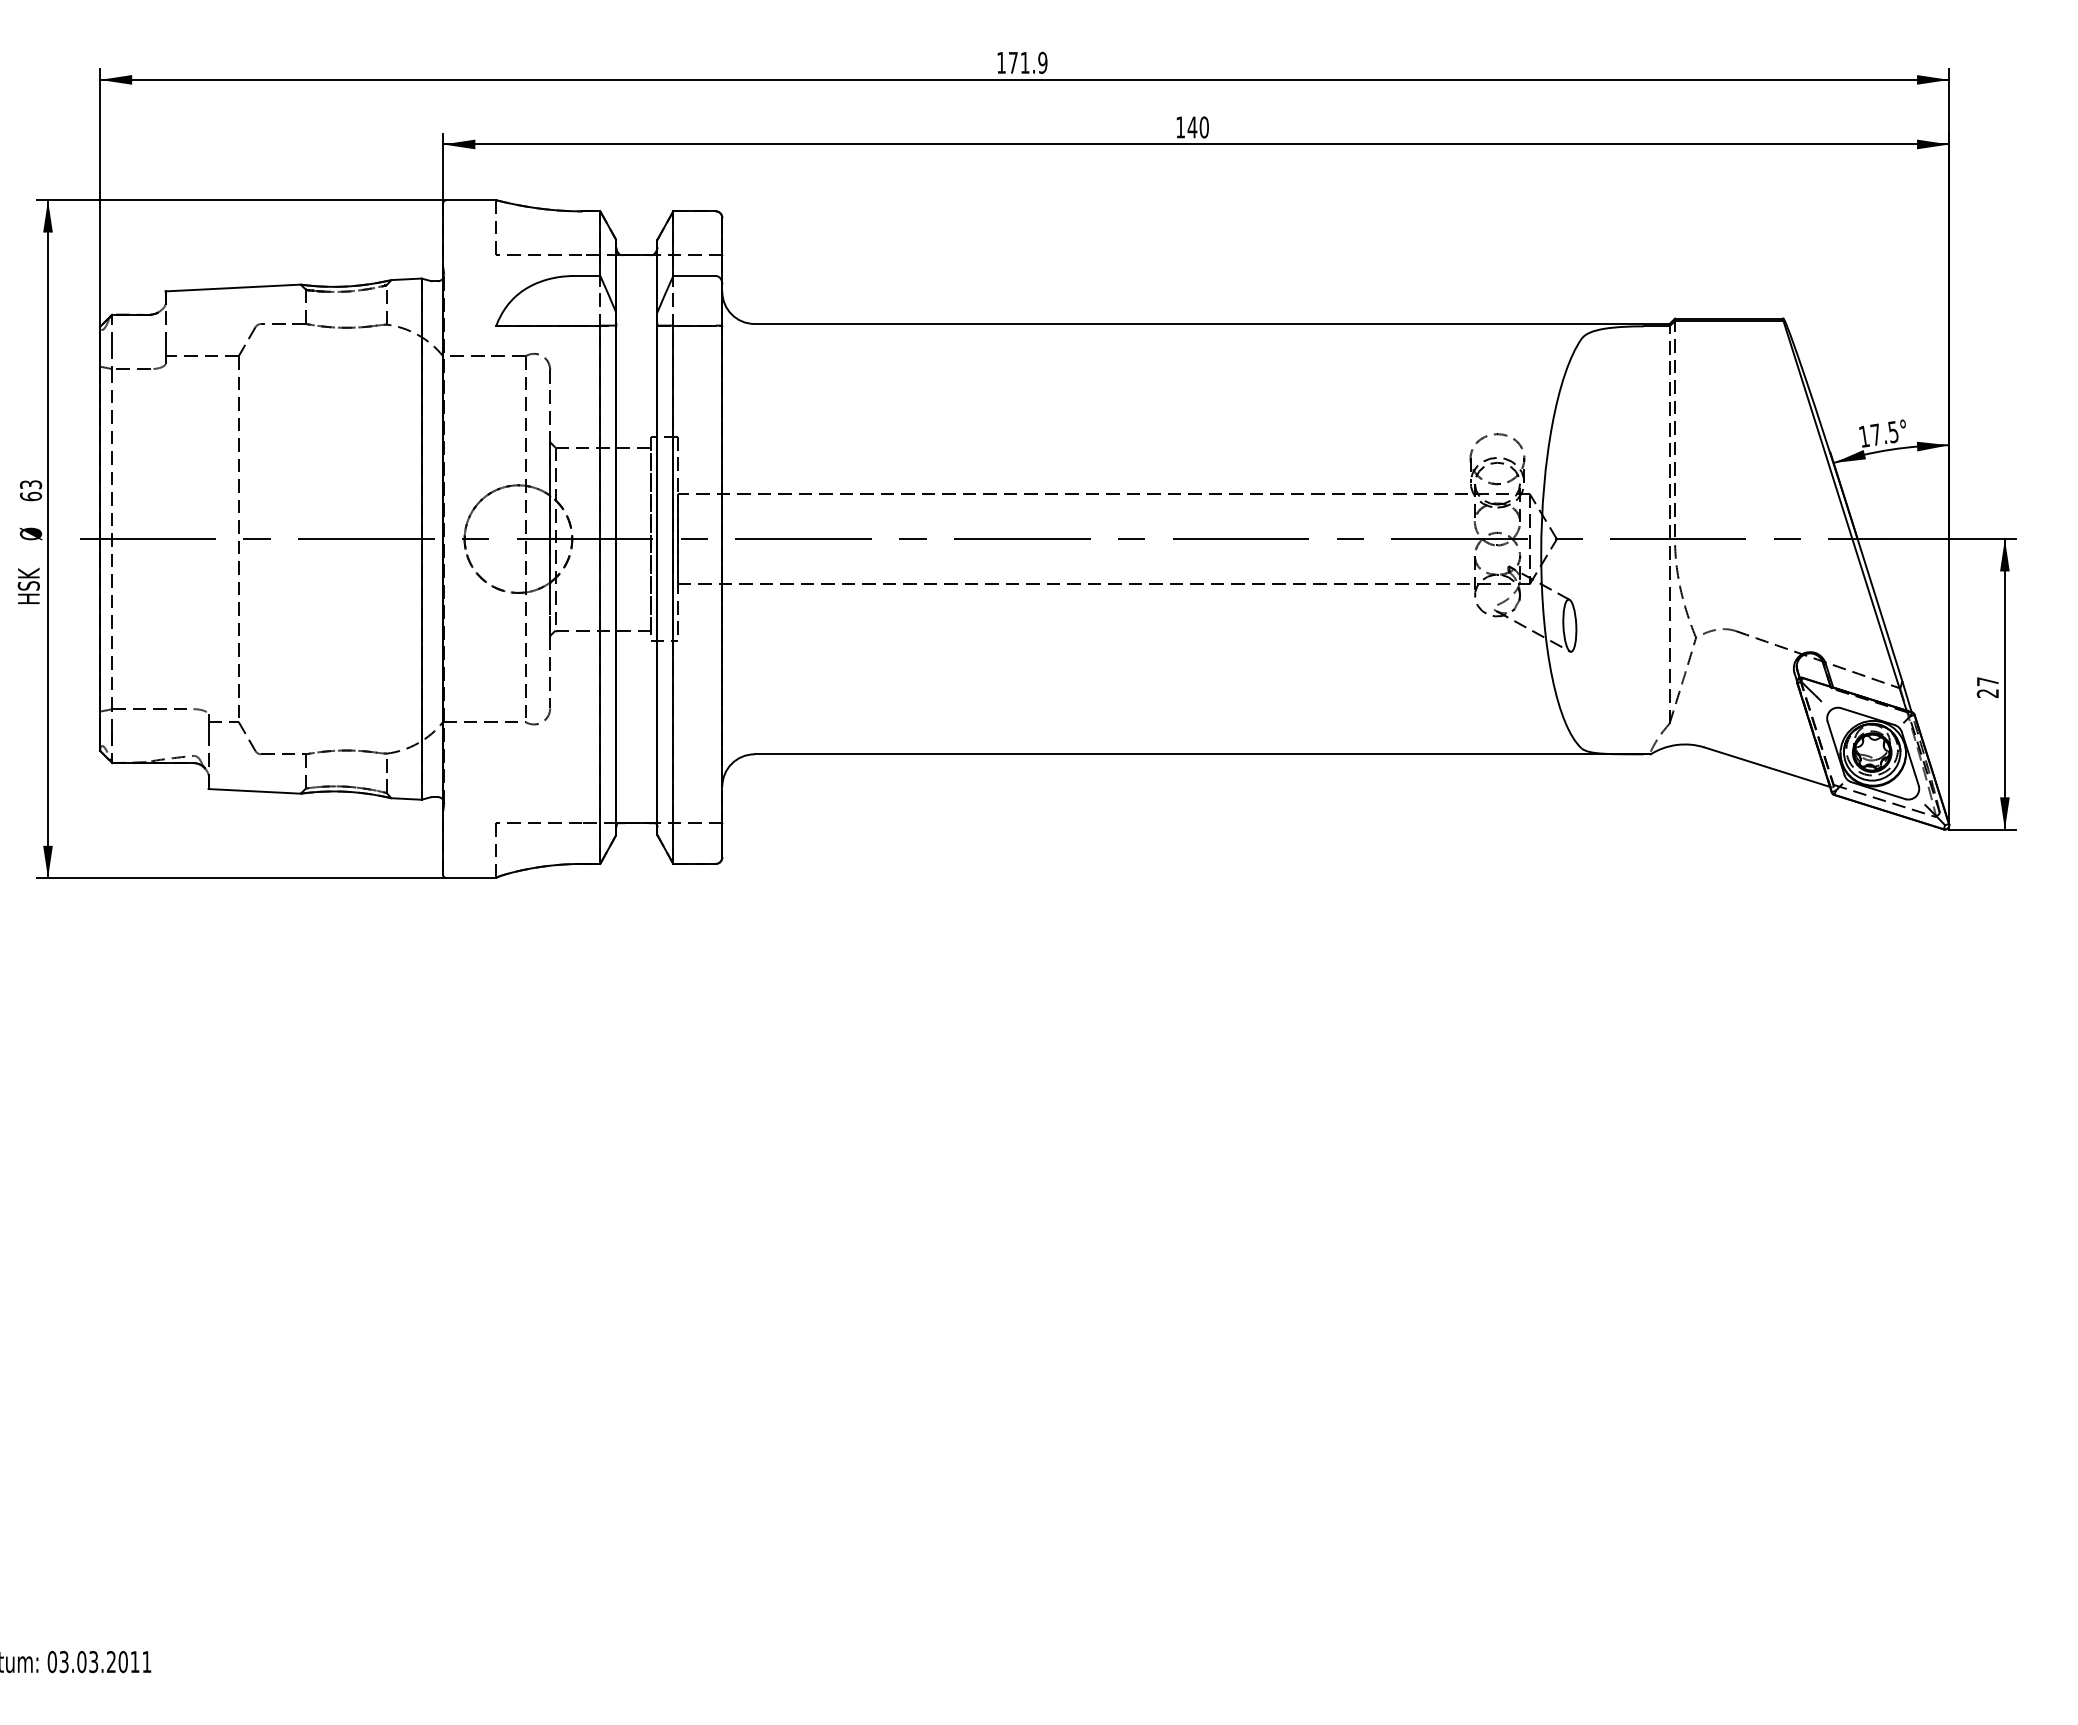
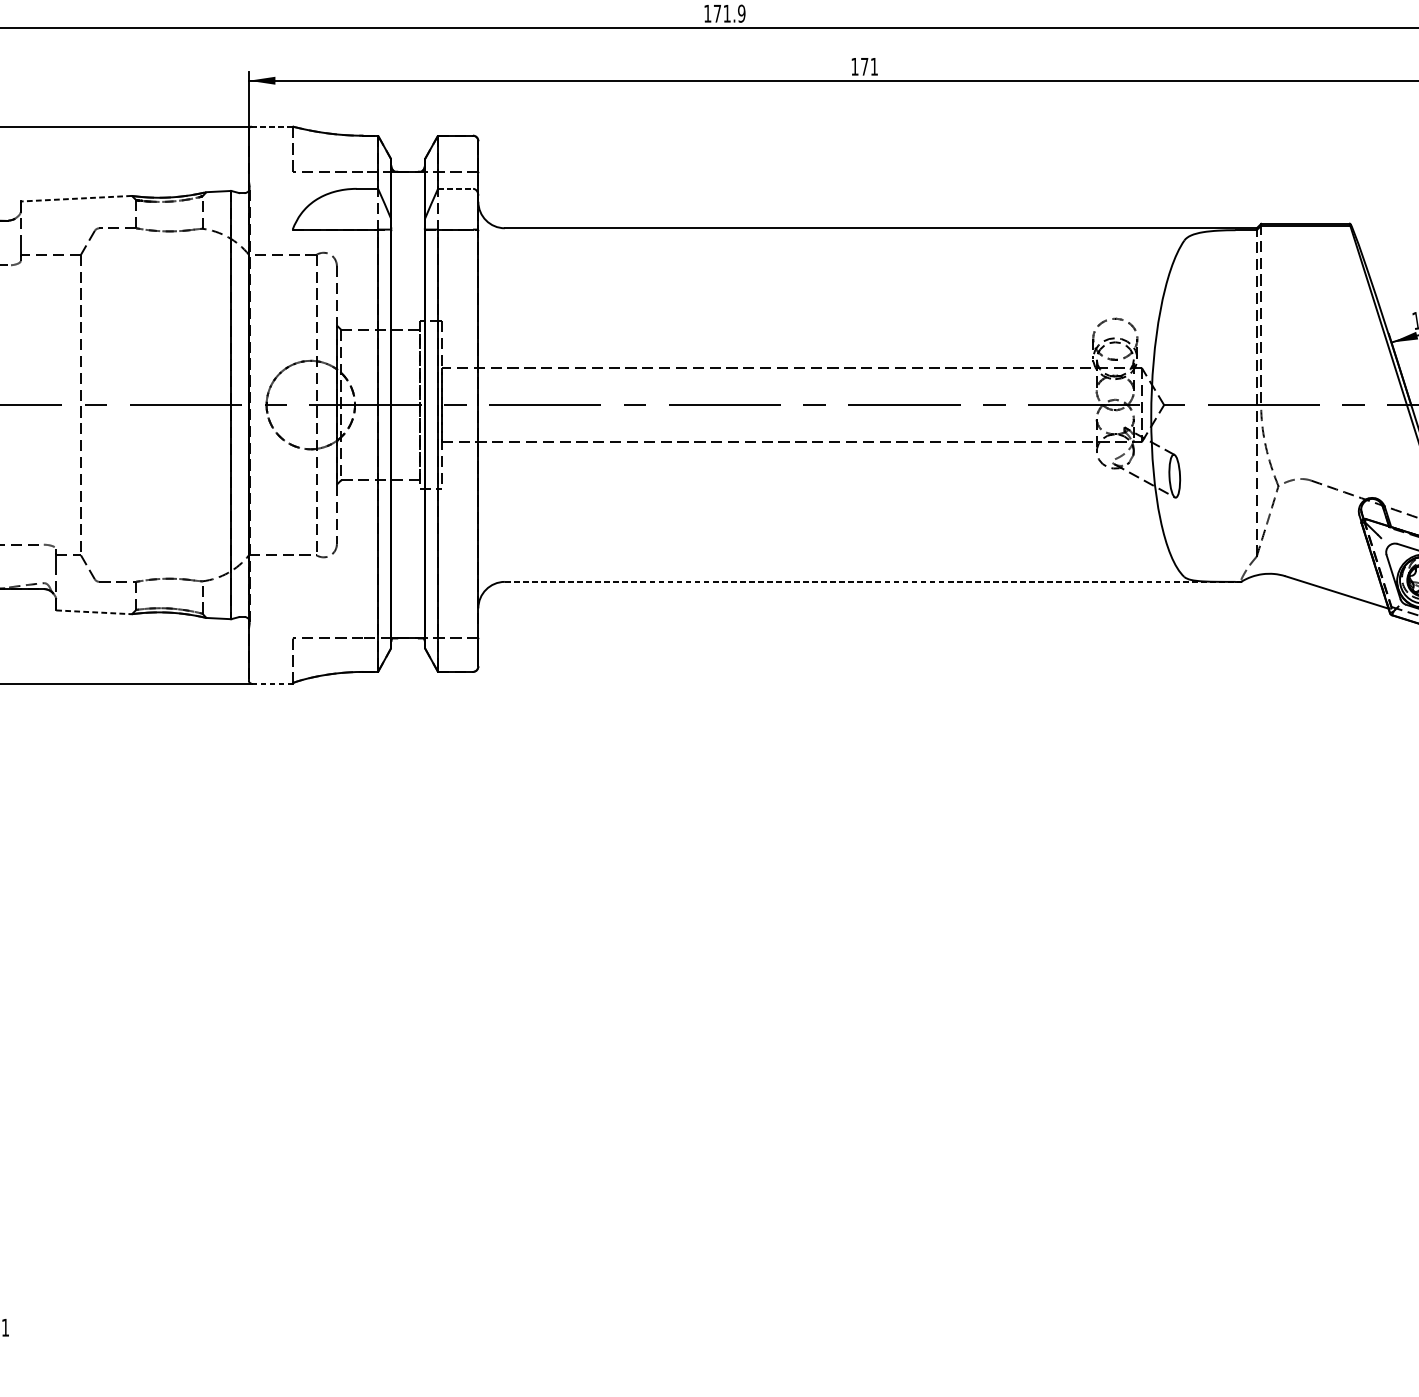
text: (1197, 127) -> (868, 66), 140 -> 171
line: (470, 200) -> (271, 126), solid -> dashed
line: (695, 276) -> (456, 189), solid -> dashed
line: (233, 288) -> (76, 199), solid -> dashed
line: (1203, 754) -> (873, 582), solid -> dashed
line: (255, 791) -> (94, 612), solid -> dashed
line: (471, 878) -> (272, 683), solid -> dashed

